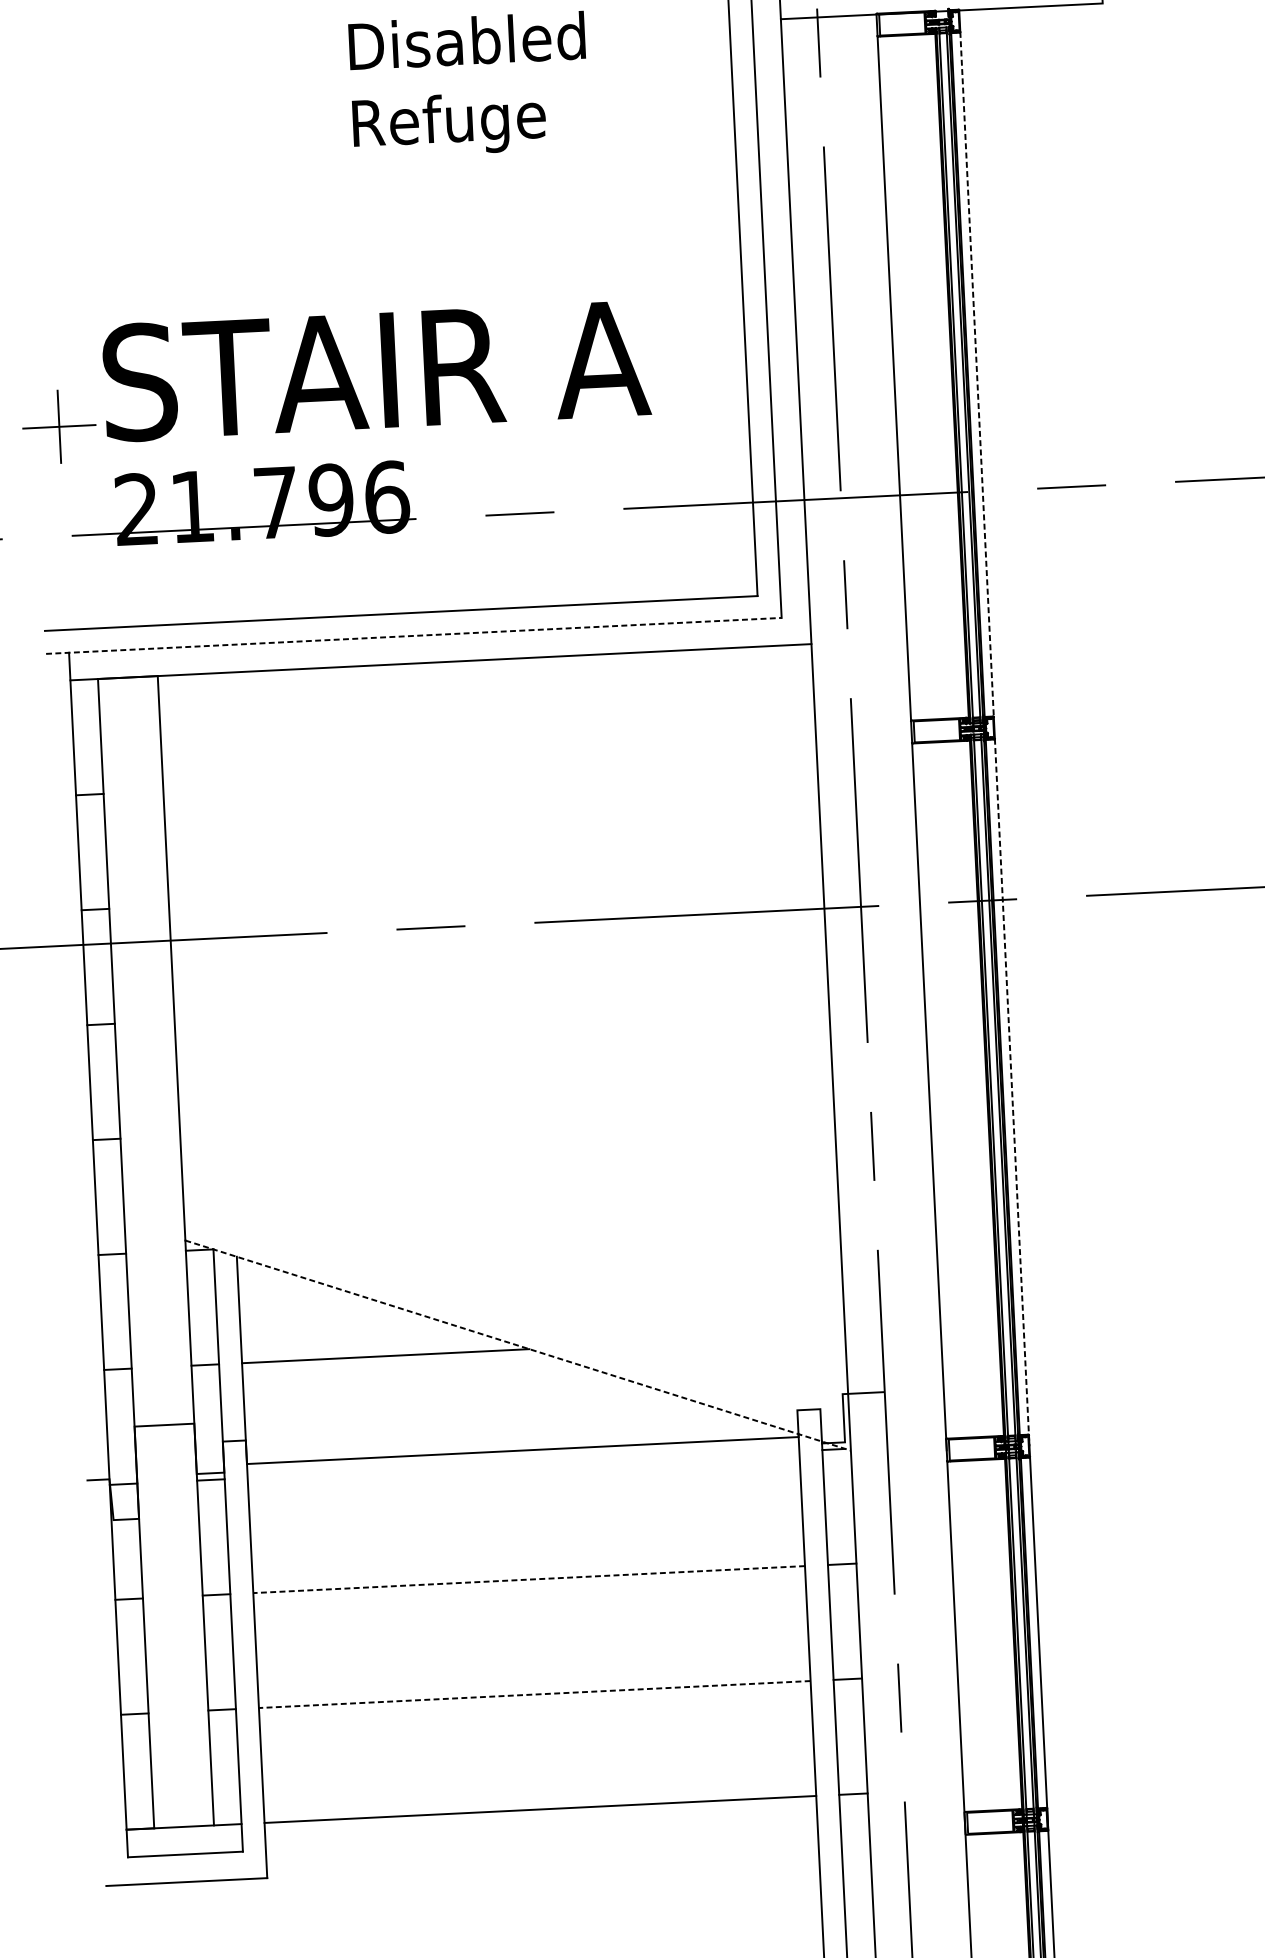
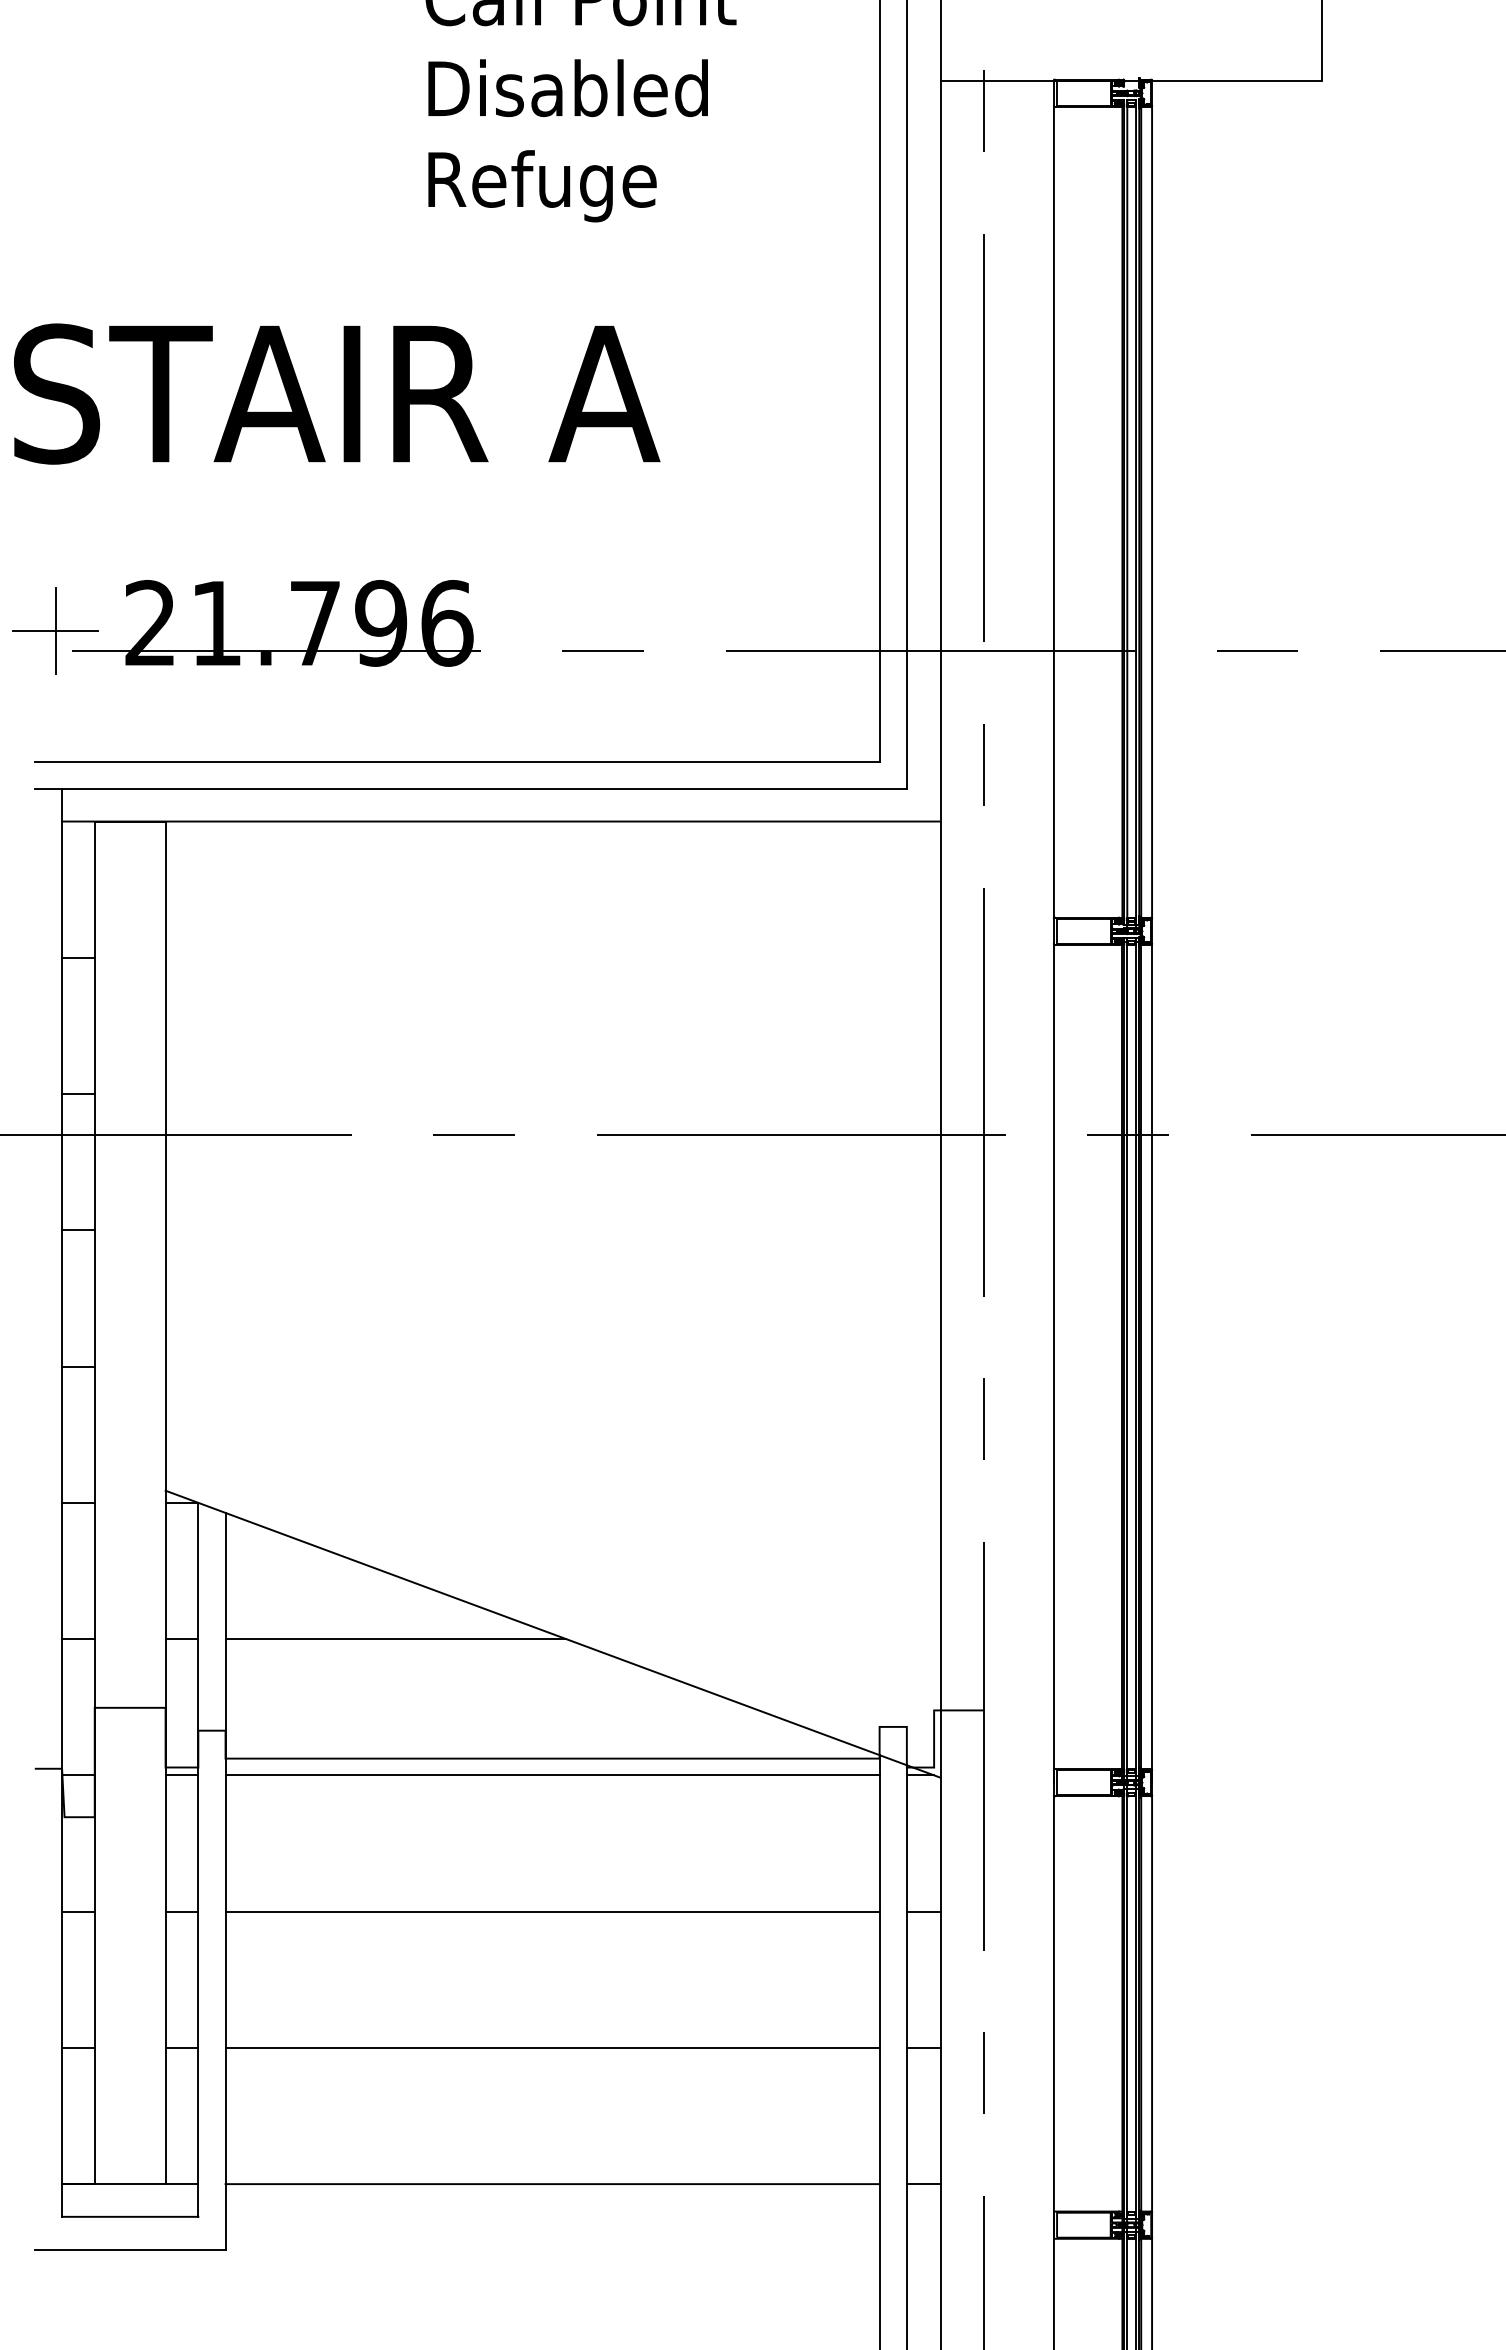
text: (376, 370) -> (337, 393), moved
line: (977, 373) -> (1152, 511), dashed -> solid
part: (59, 426) -> (55, 630), moved
line: (414, 635) -> (471, 788), dashed -> solid
line: (1012, 1093) -> (1152, 1364), dashed -> solid
line: (518, 1345) -> (553, 1634), dashed -> solid
line: (523, 1464) -> (552, 1775), added
line: (529, 1579) -> (552, 1911), dashed -> solid
line: (534, 1694) -> (552, 2047), dashed -> solid

